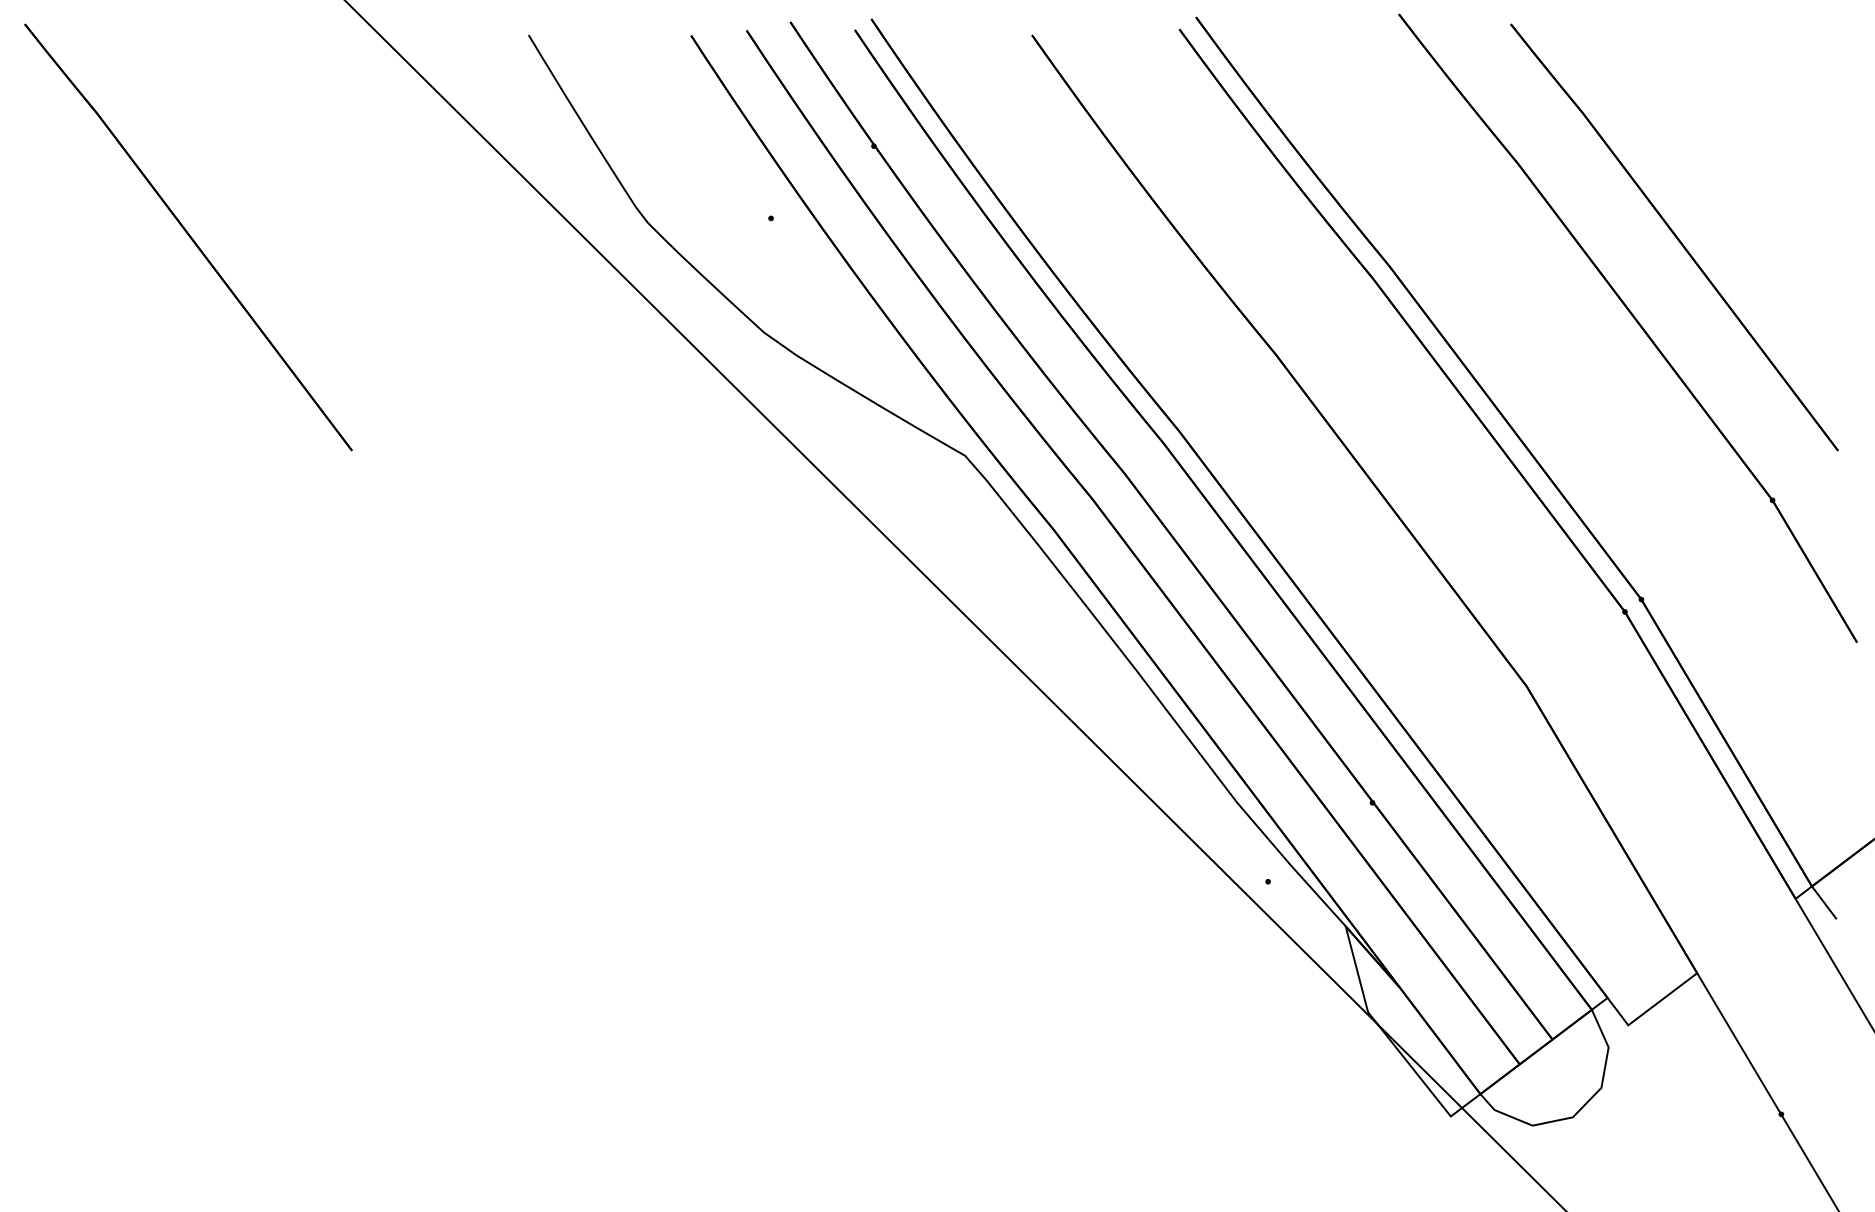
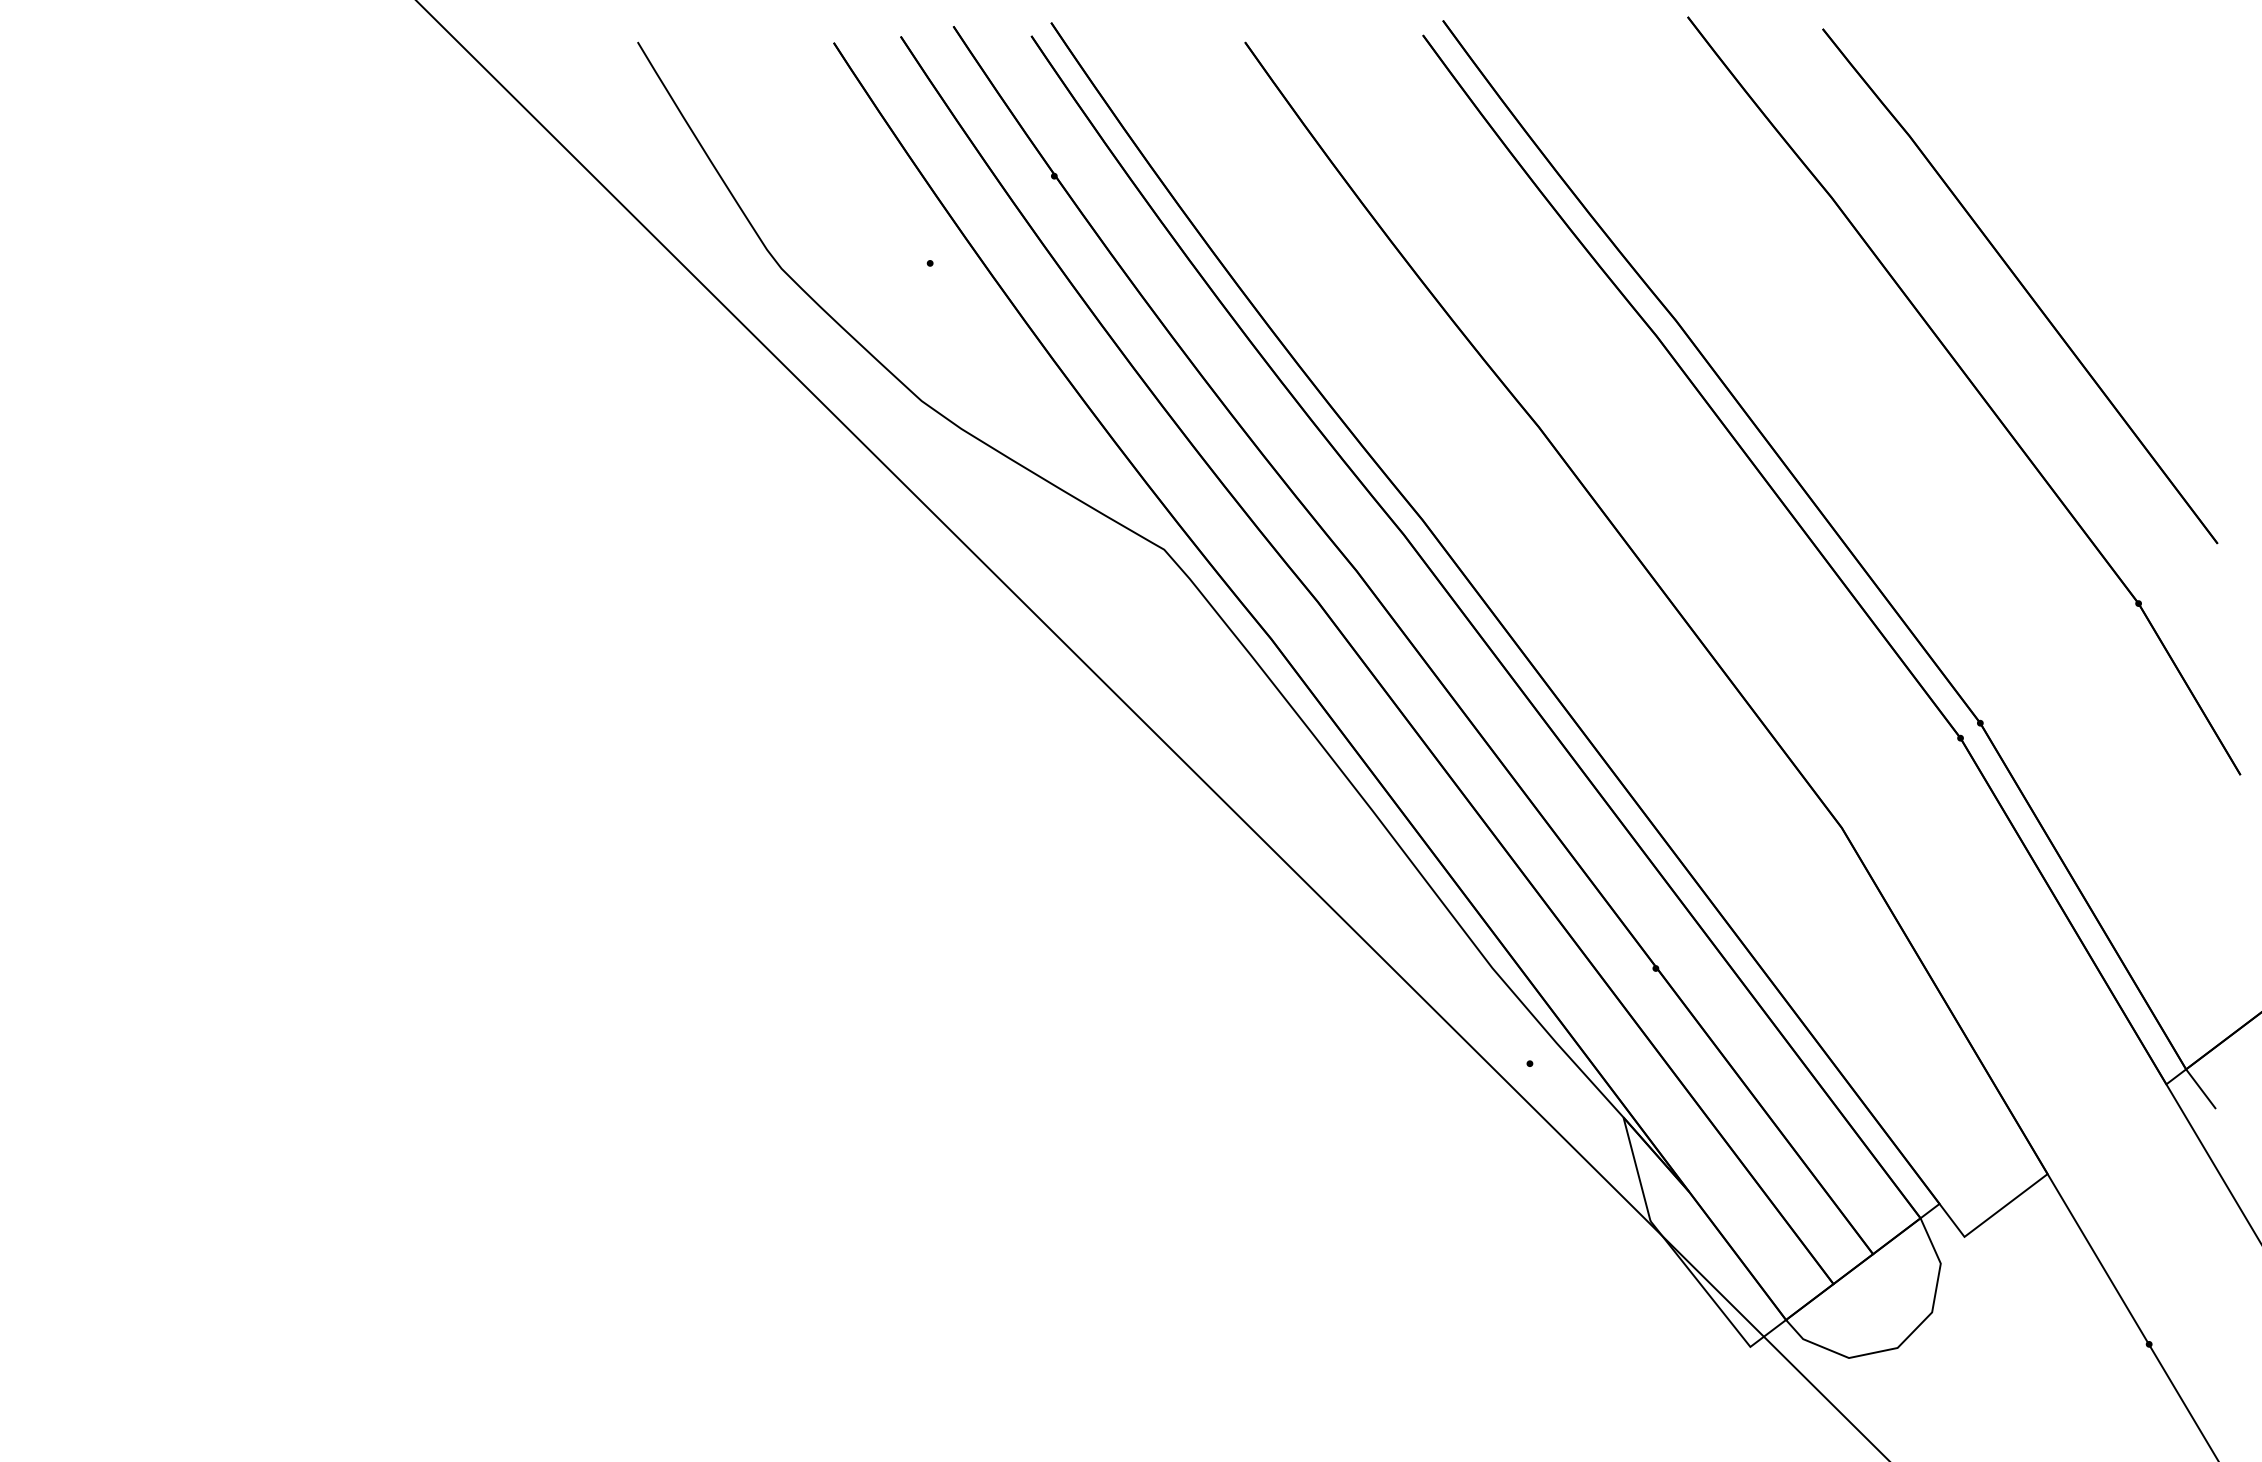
part: (188, 237) -> (227, 286), removed

